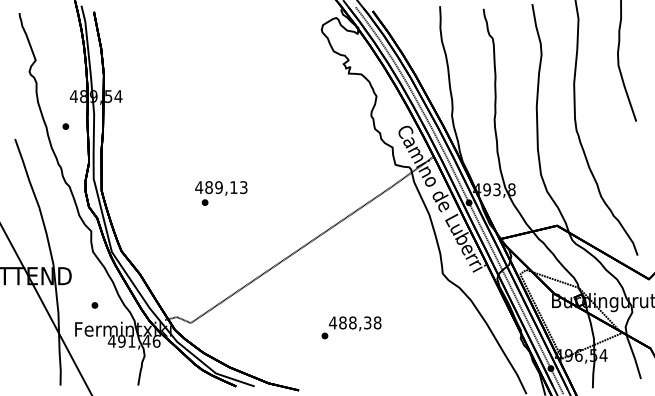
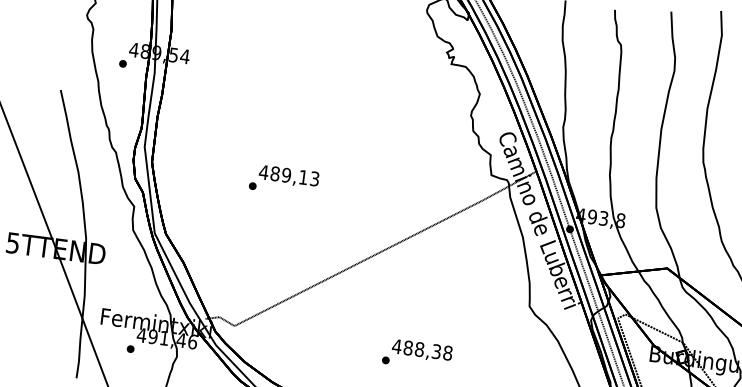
part: (65, 126) -> (122, 63), moved
part: (204, 202) -> (252, 185), moved
part: (94, 305) -> (130, 349), moved

